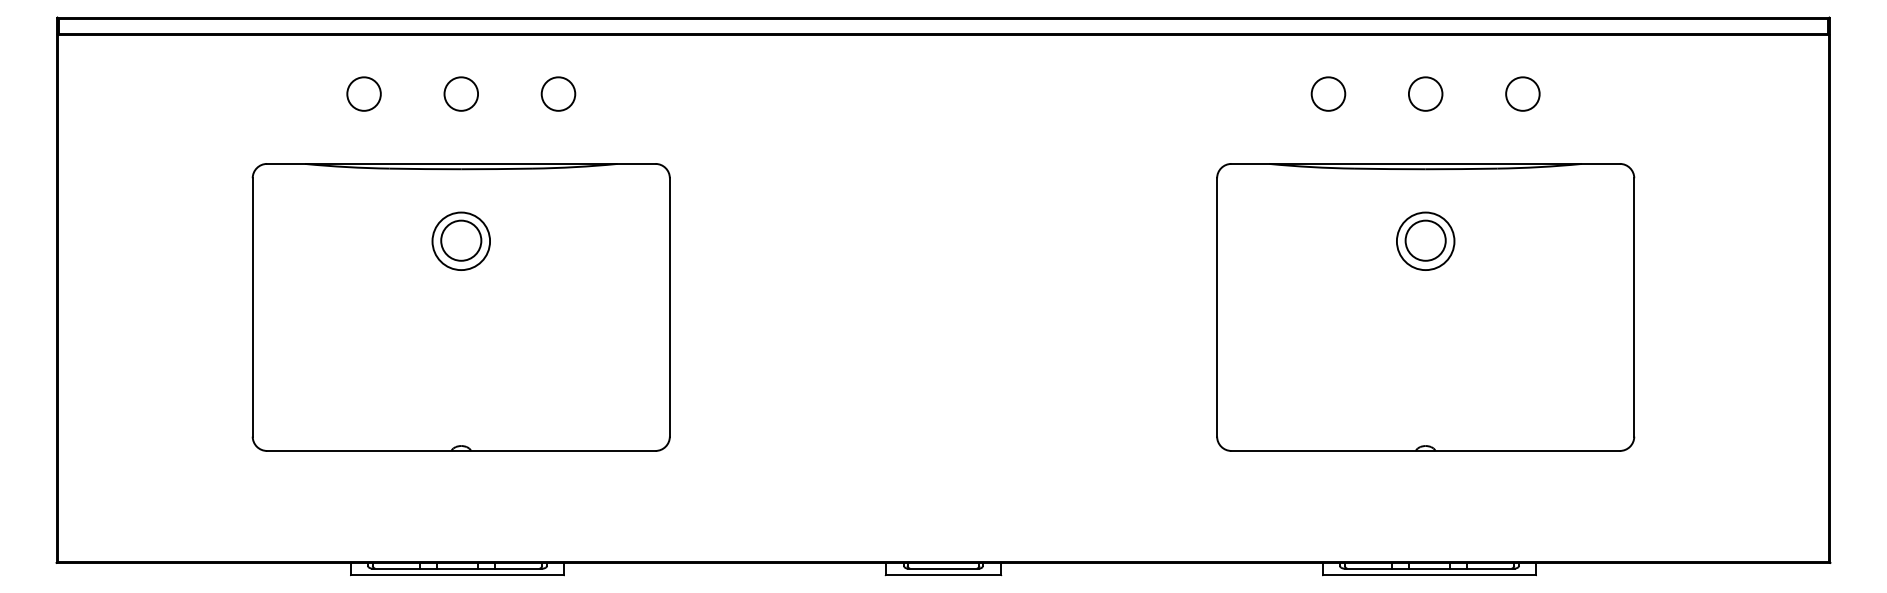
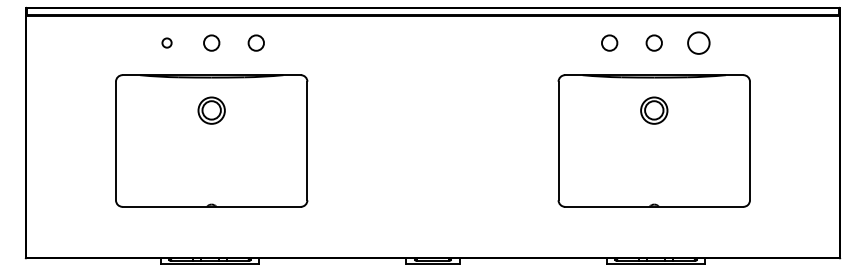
circle: (362, 92) -> (166, 42), size x0.6
circle: (1522, 92) -> (698, 42), size x1.4

